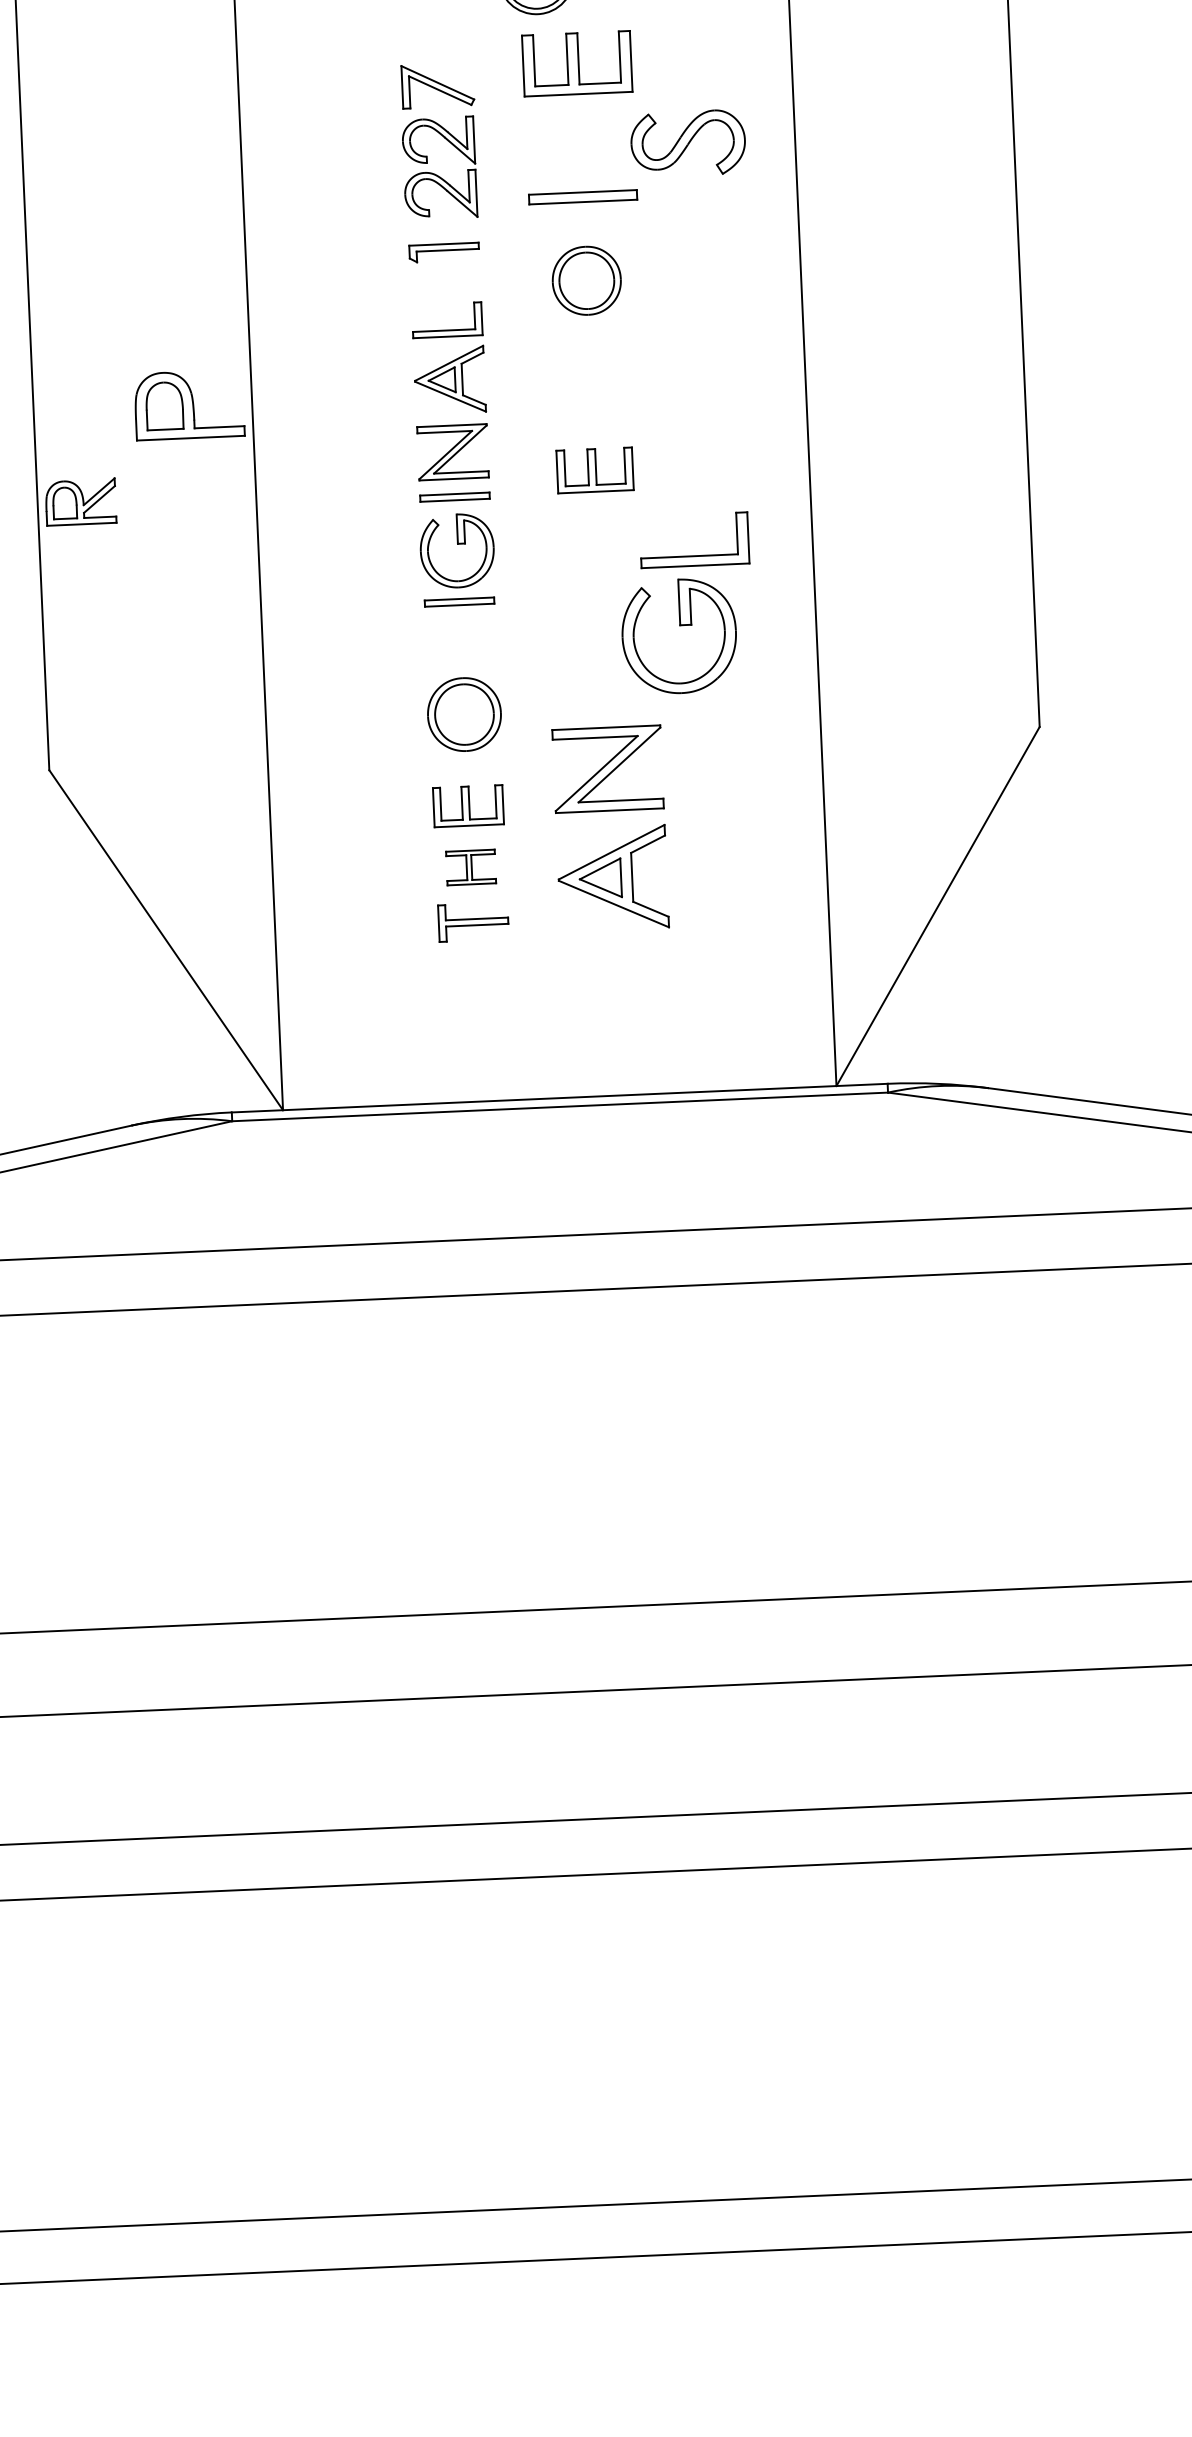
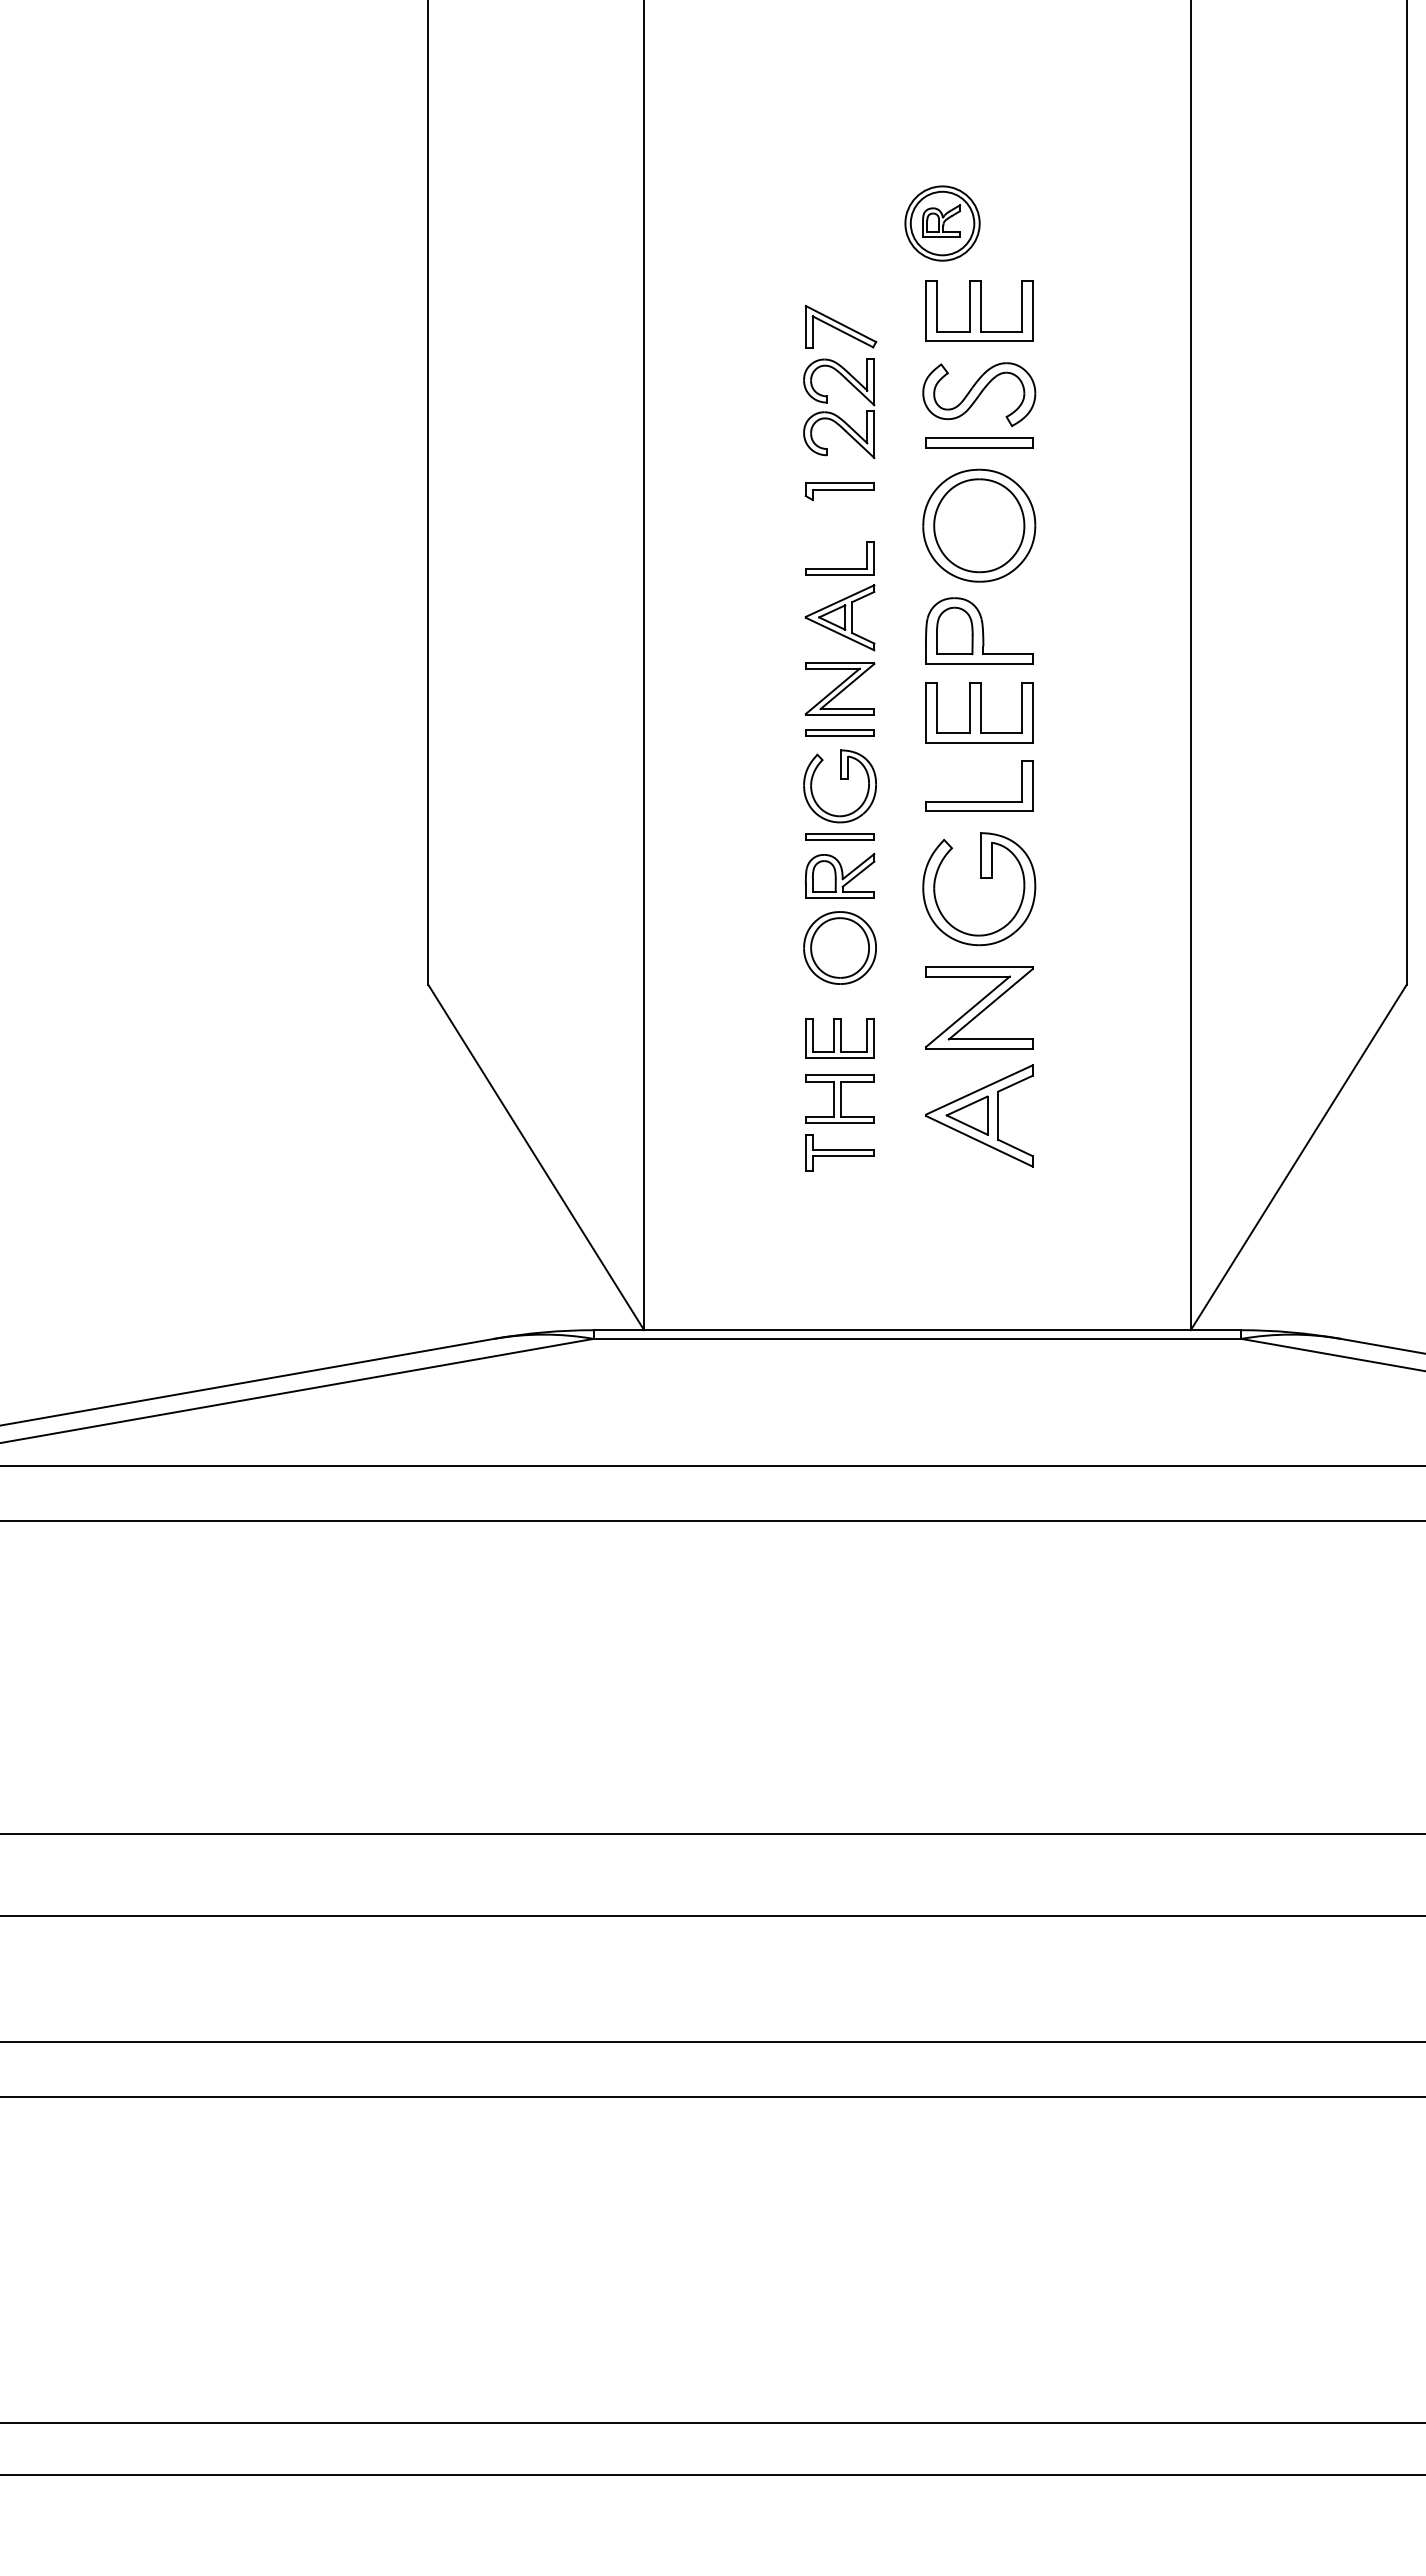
part: (688, 143) -> (979, 394), moved
part: (586, 280) -> (979, 525), size x1.67
part: (189, 404) -> (979, 630), moved
part: (595, 469) -> (979, 712), size x1.43
part: (81, 501) -> (840, 875), moved
part: (695, 555) -> (979, 801), moved
part: (680, 625) -> (980, 878), moved
part: (470, 866) -> (839, 1098), size x1.43

